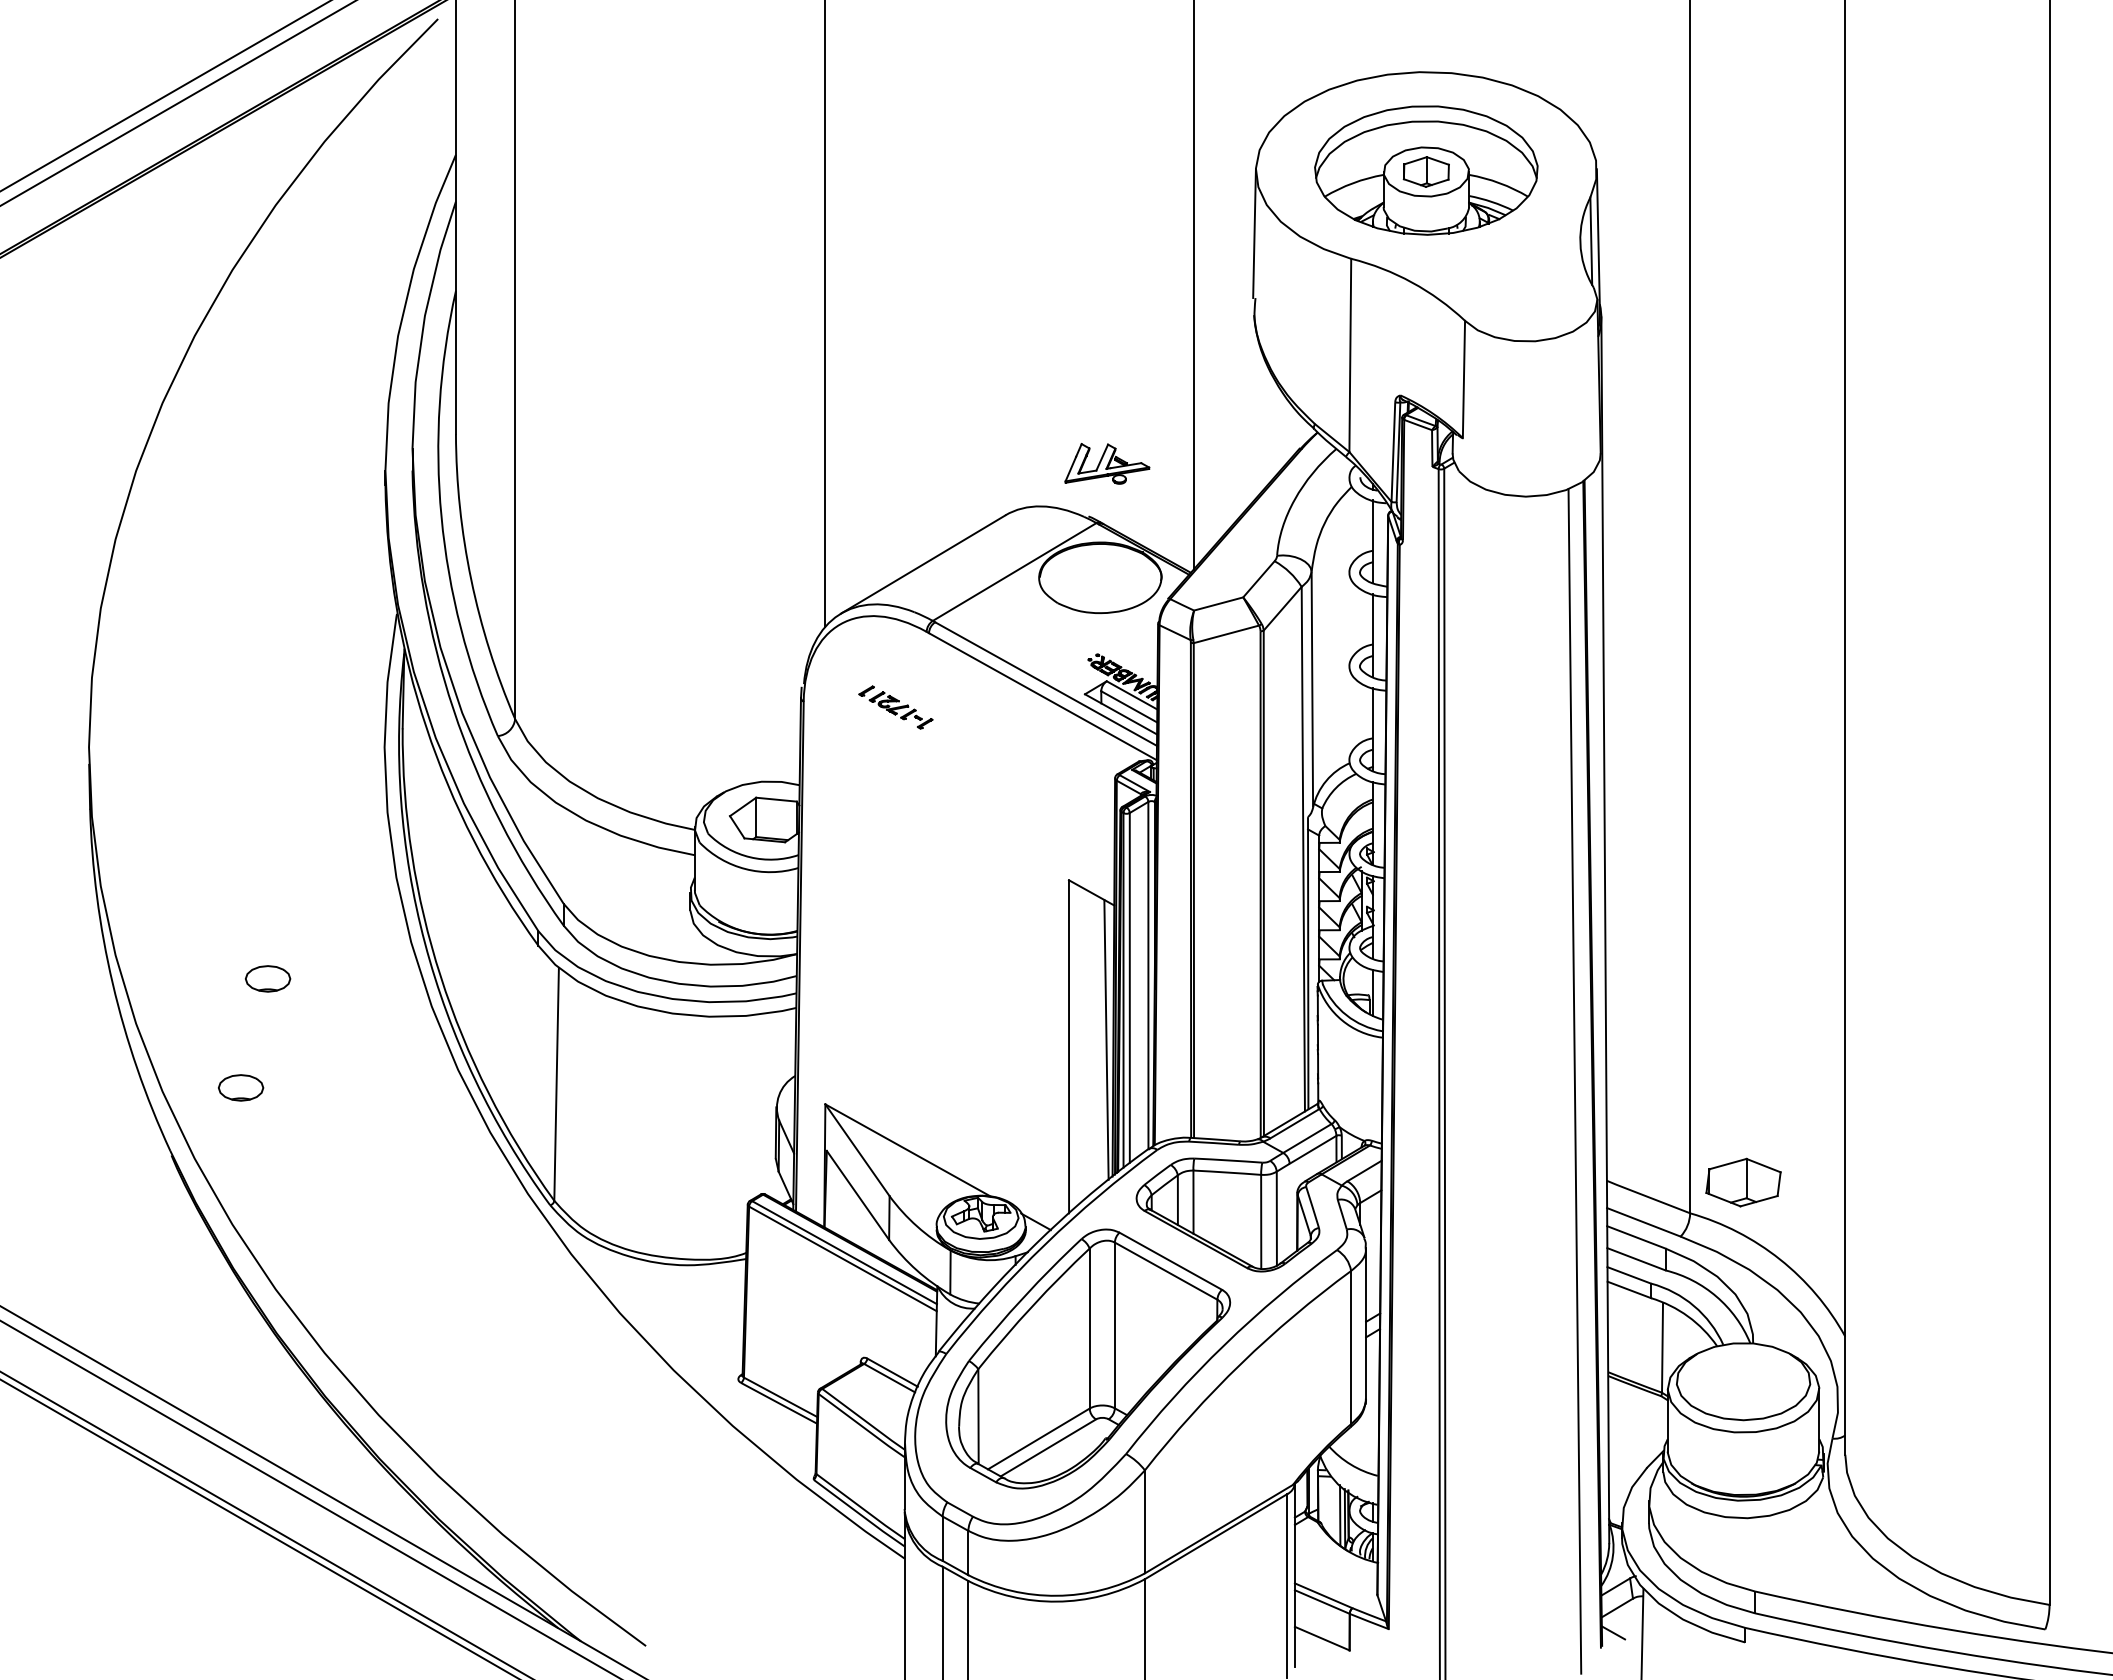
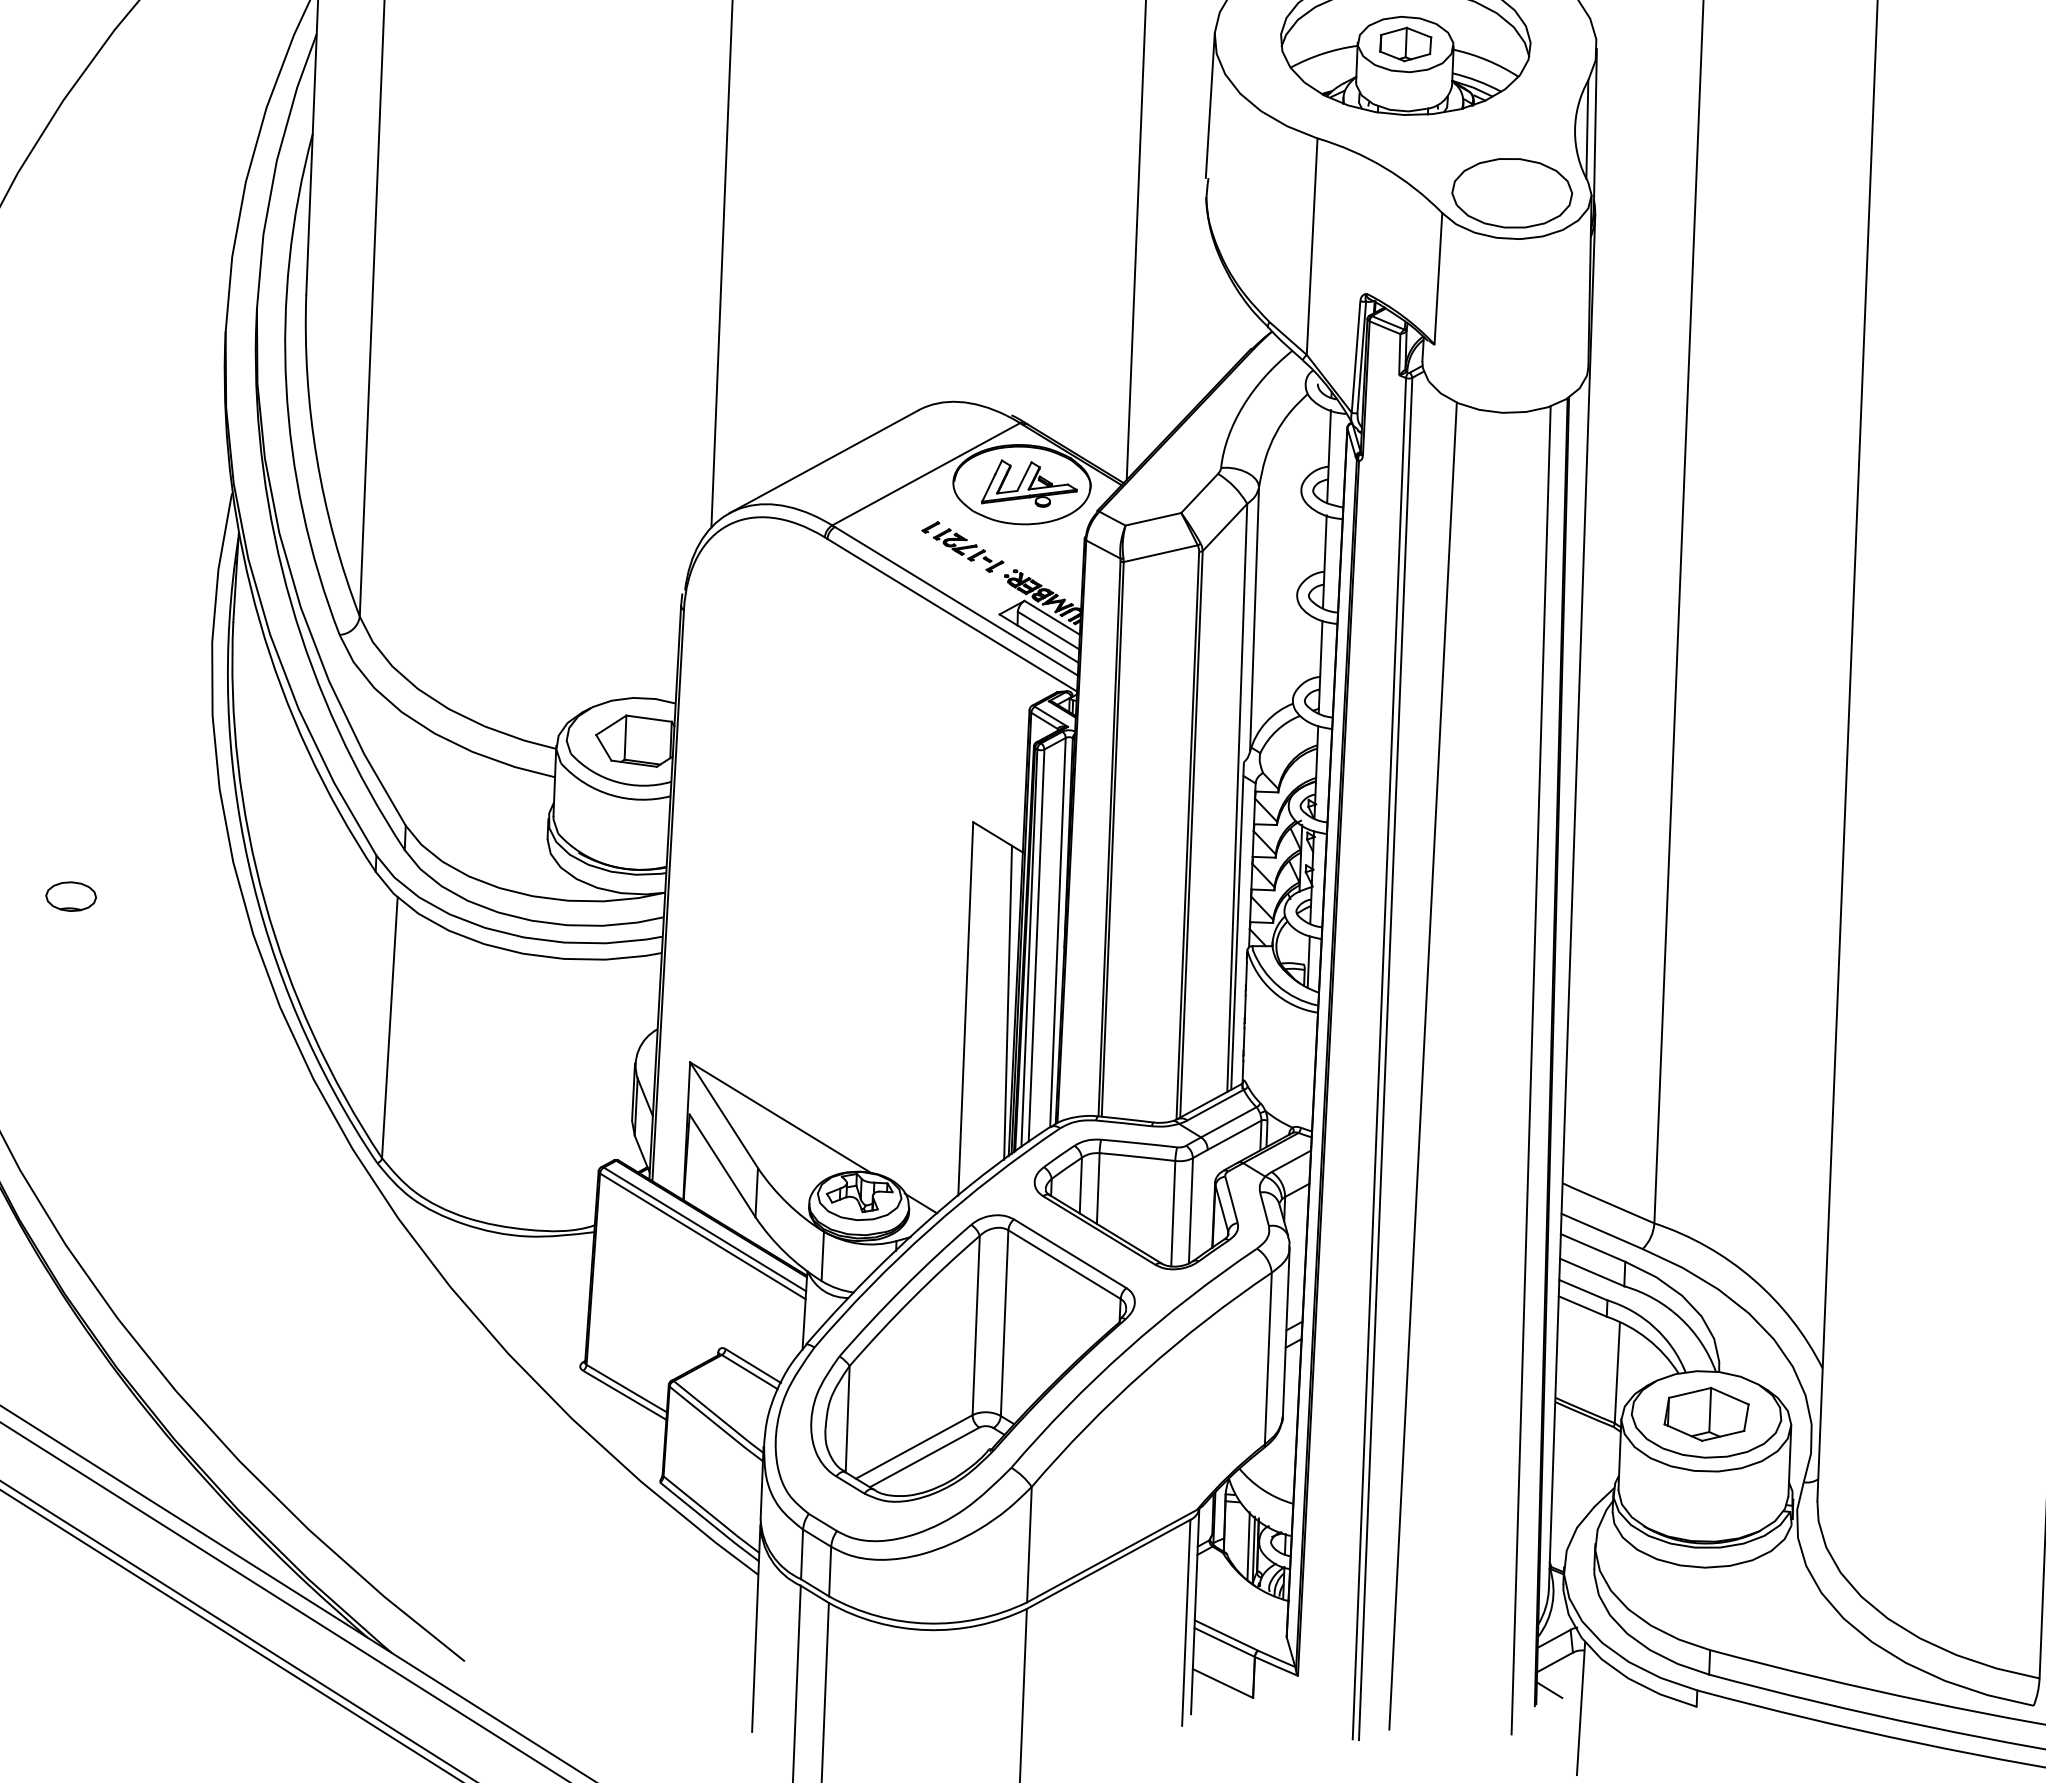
part: (1526, 300) -> (1512, 193), added
part: (1107, 463) -> (1030, 483), moved
part: (895, 707) -> (962, 546), moved
line: (1478, 1081) -> (1423, 1066), added
part: (241, 1087) -> (36, 1017), removed
part: (1743, 1182) -> (1706, 1414), moved

